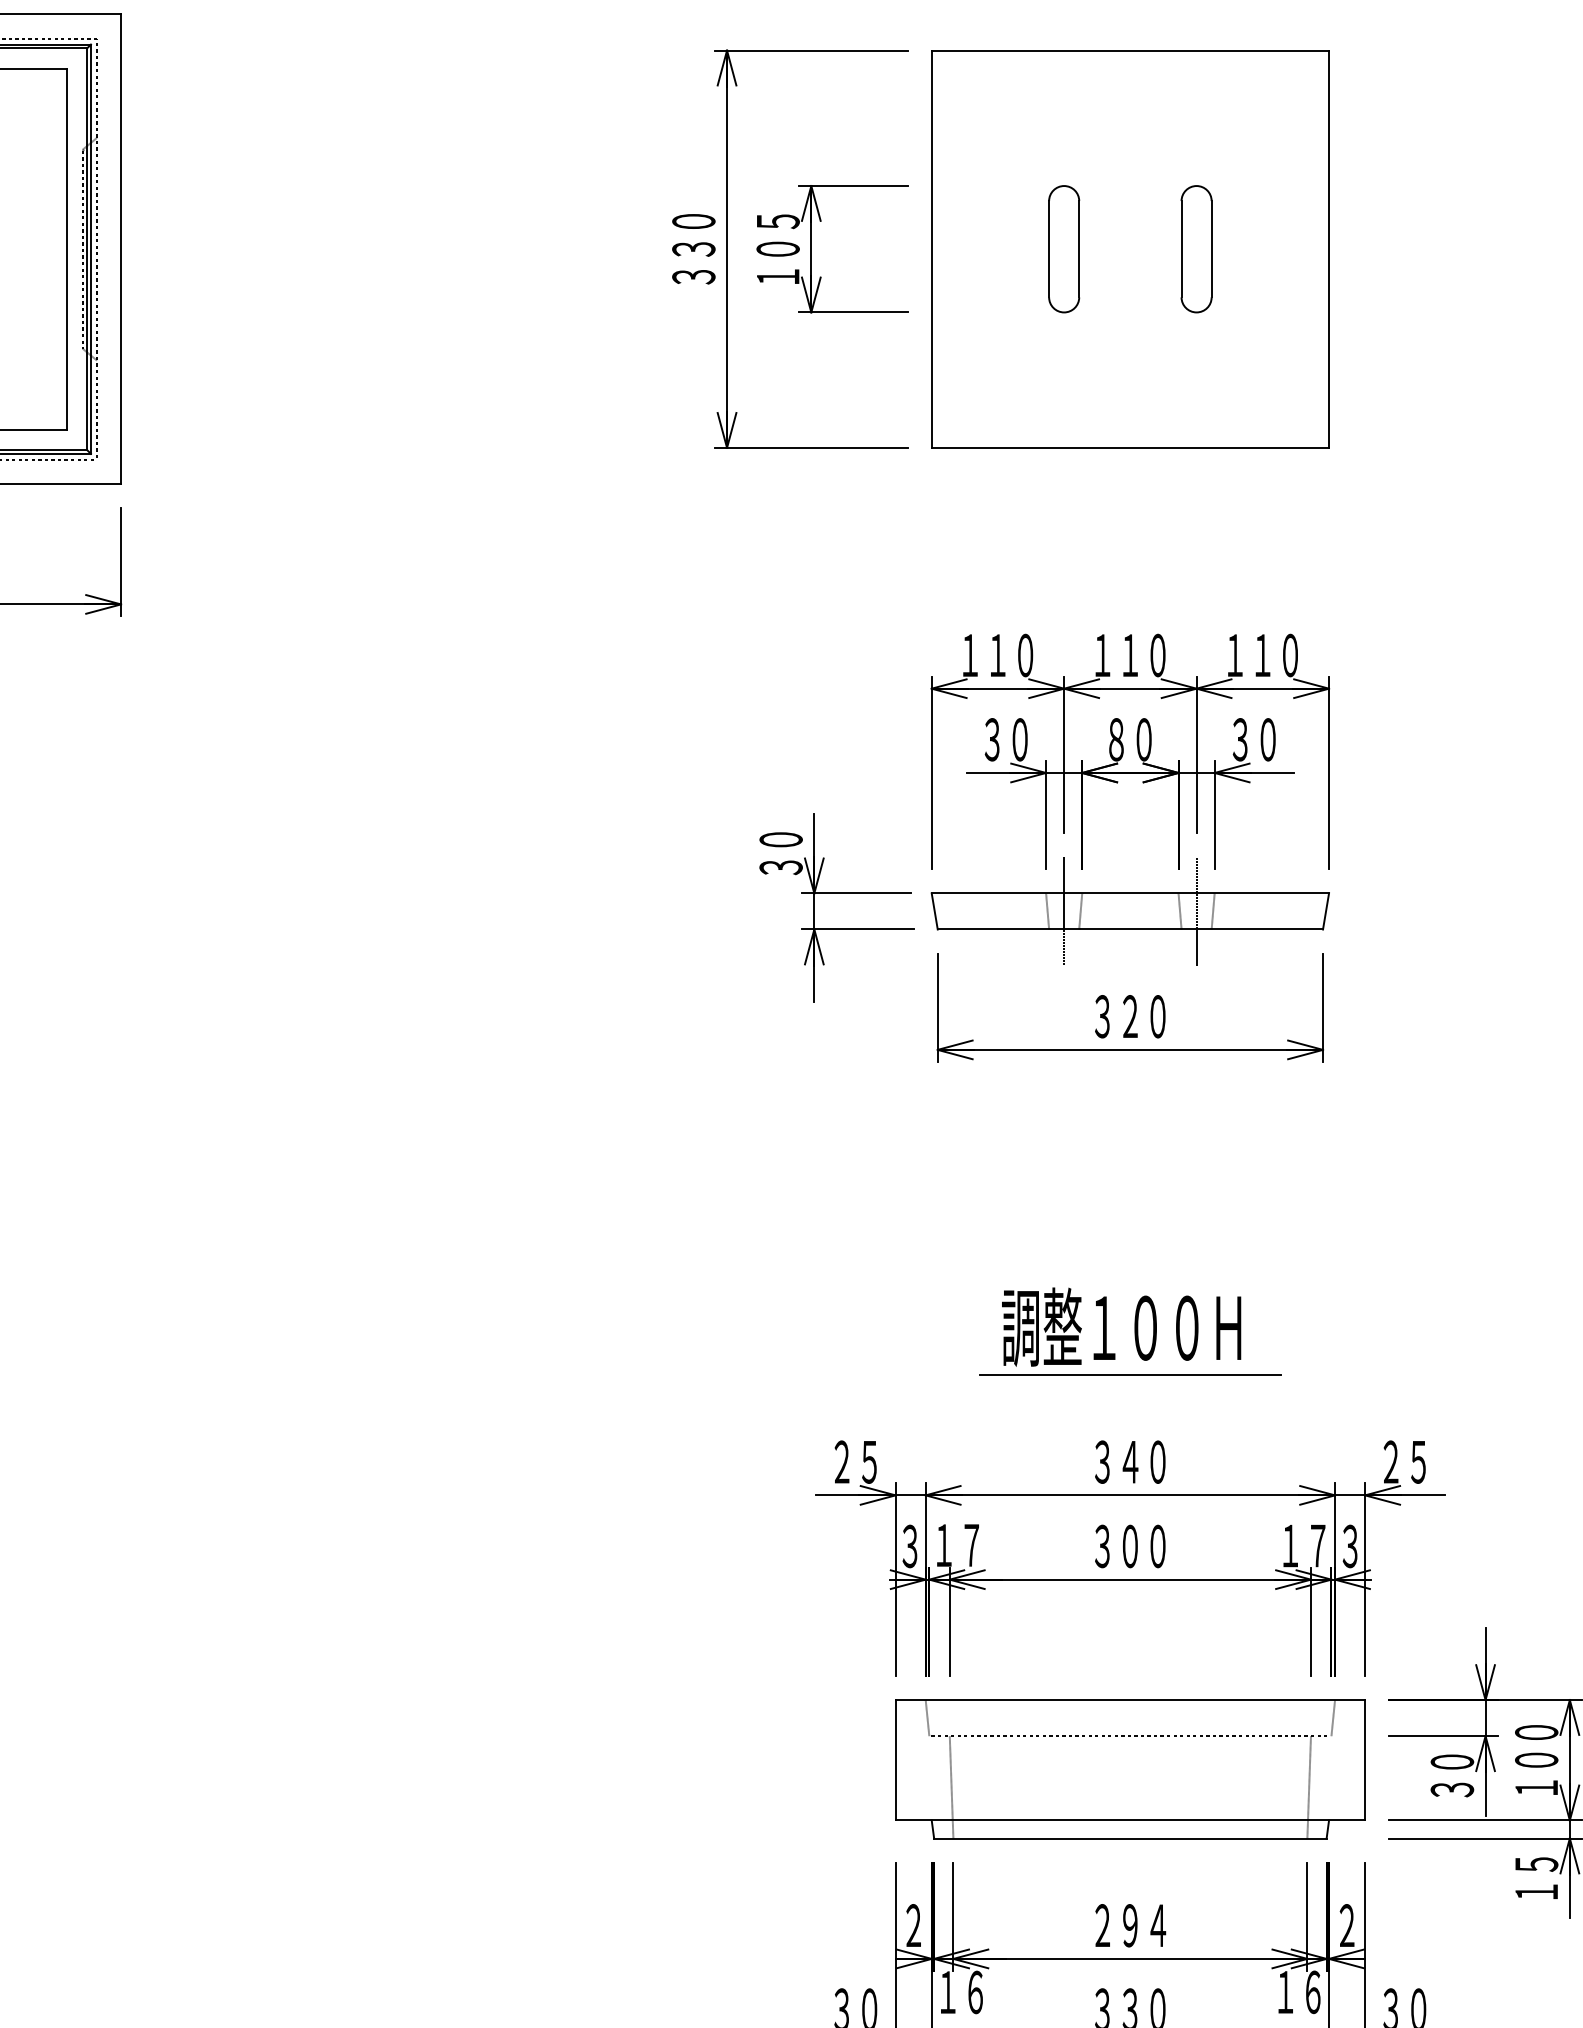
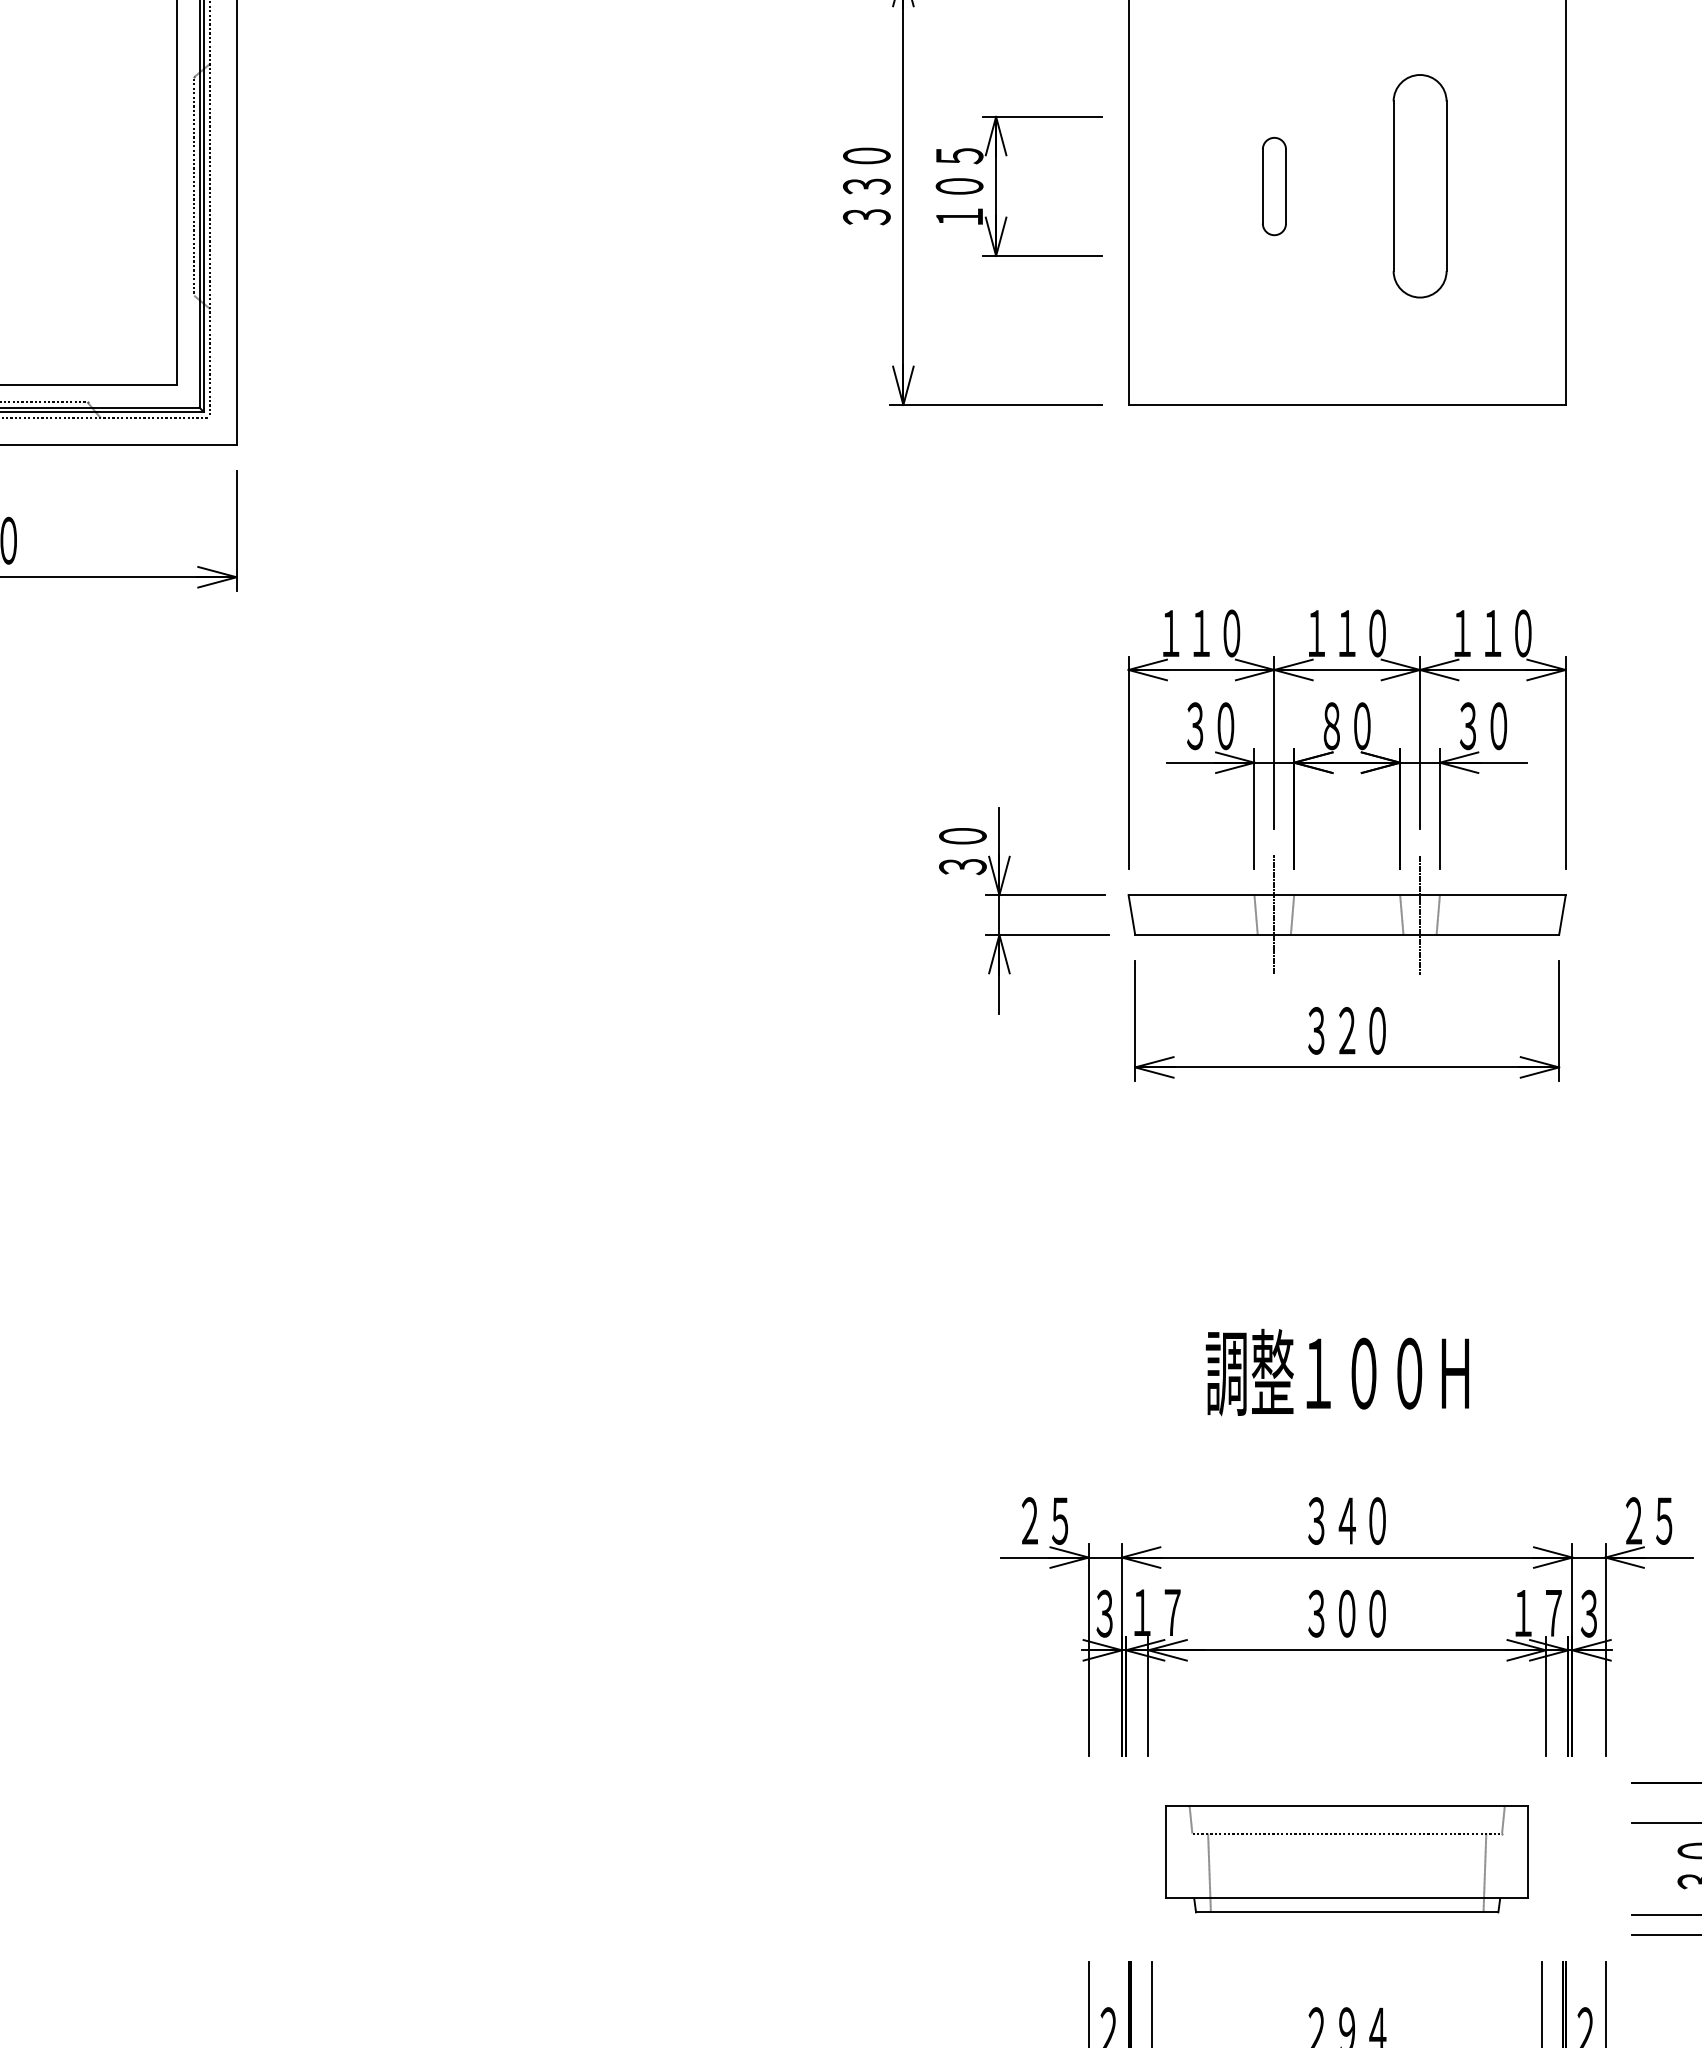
part: (1064, 249) -> (1274, 186), size x0.7
part: (1196, 249) -> (1419, 186), size x1.6
line: (1129, 1374) -> (1346, 1424), removed
part: (1130, 1769) -> (1347, 1859), size x0.7

